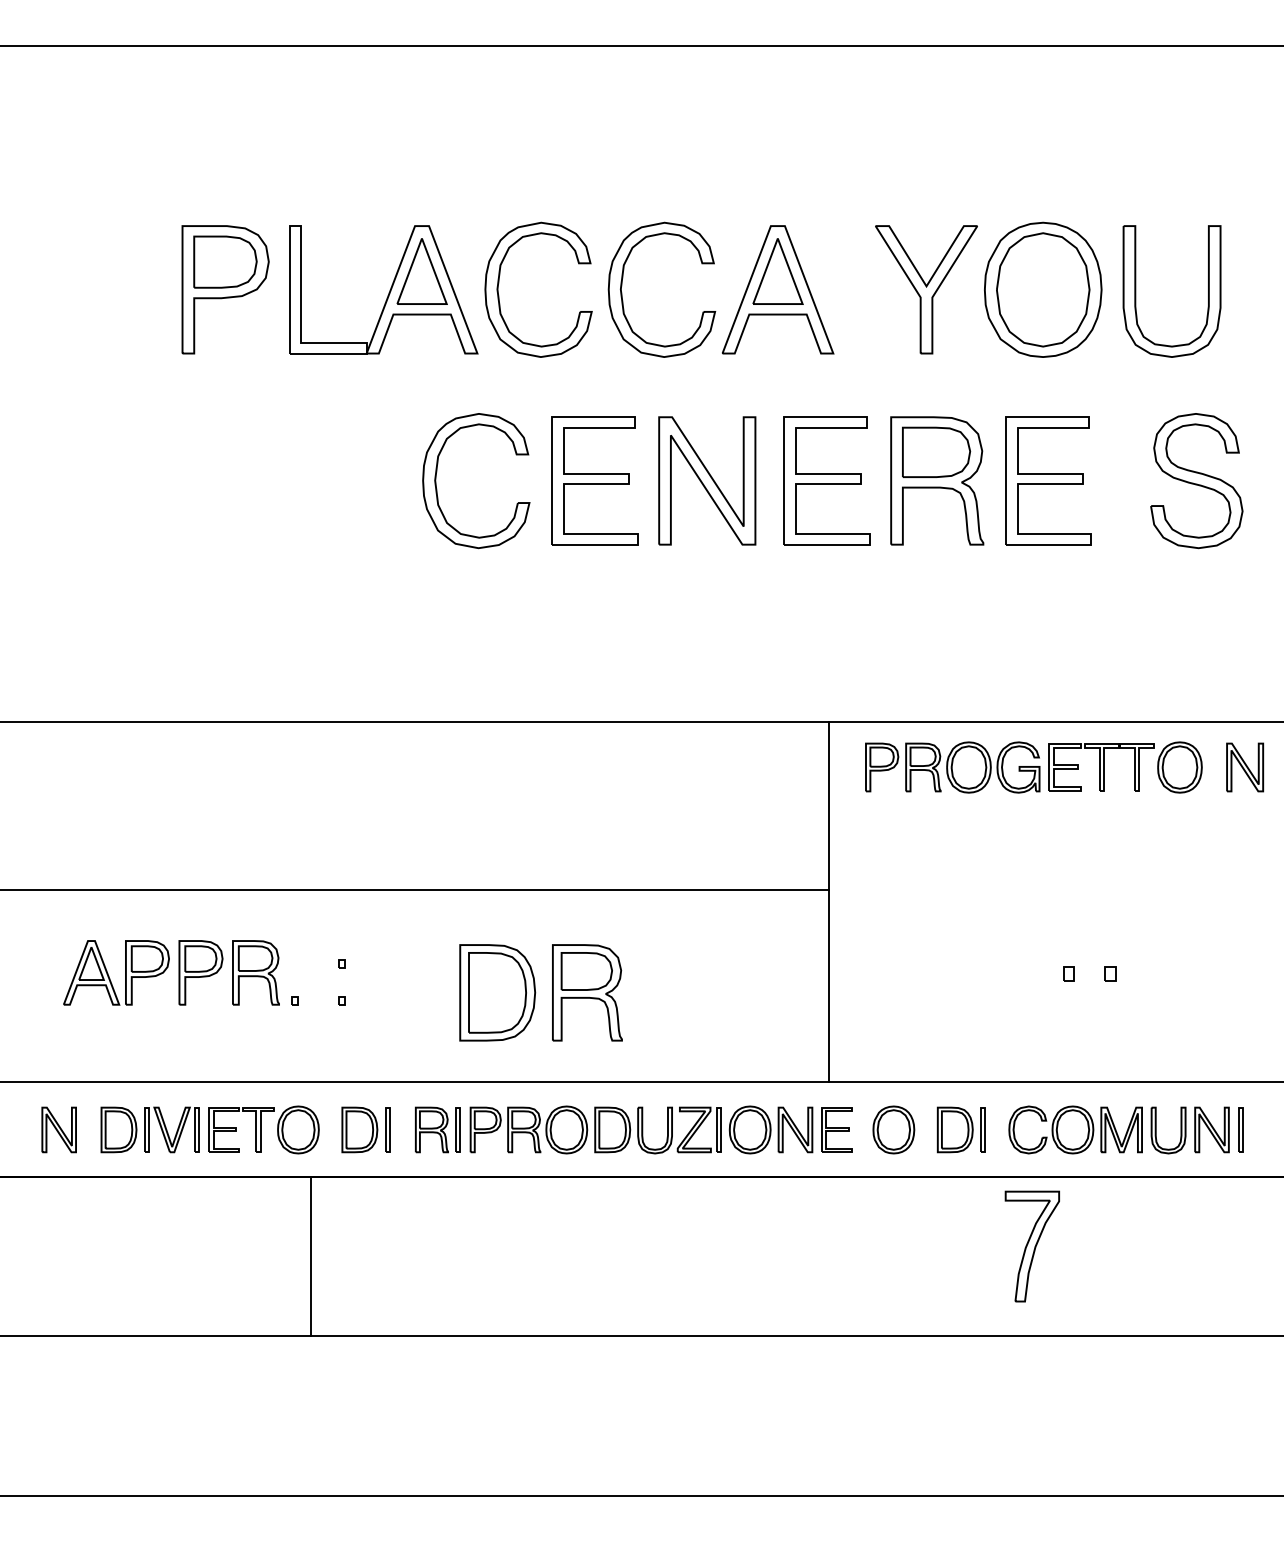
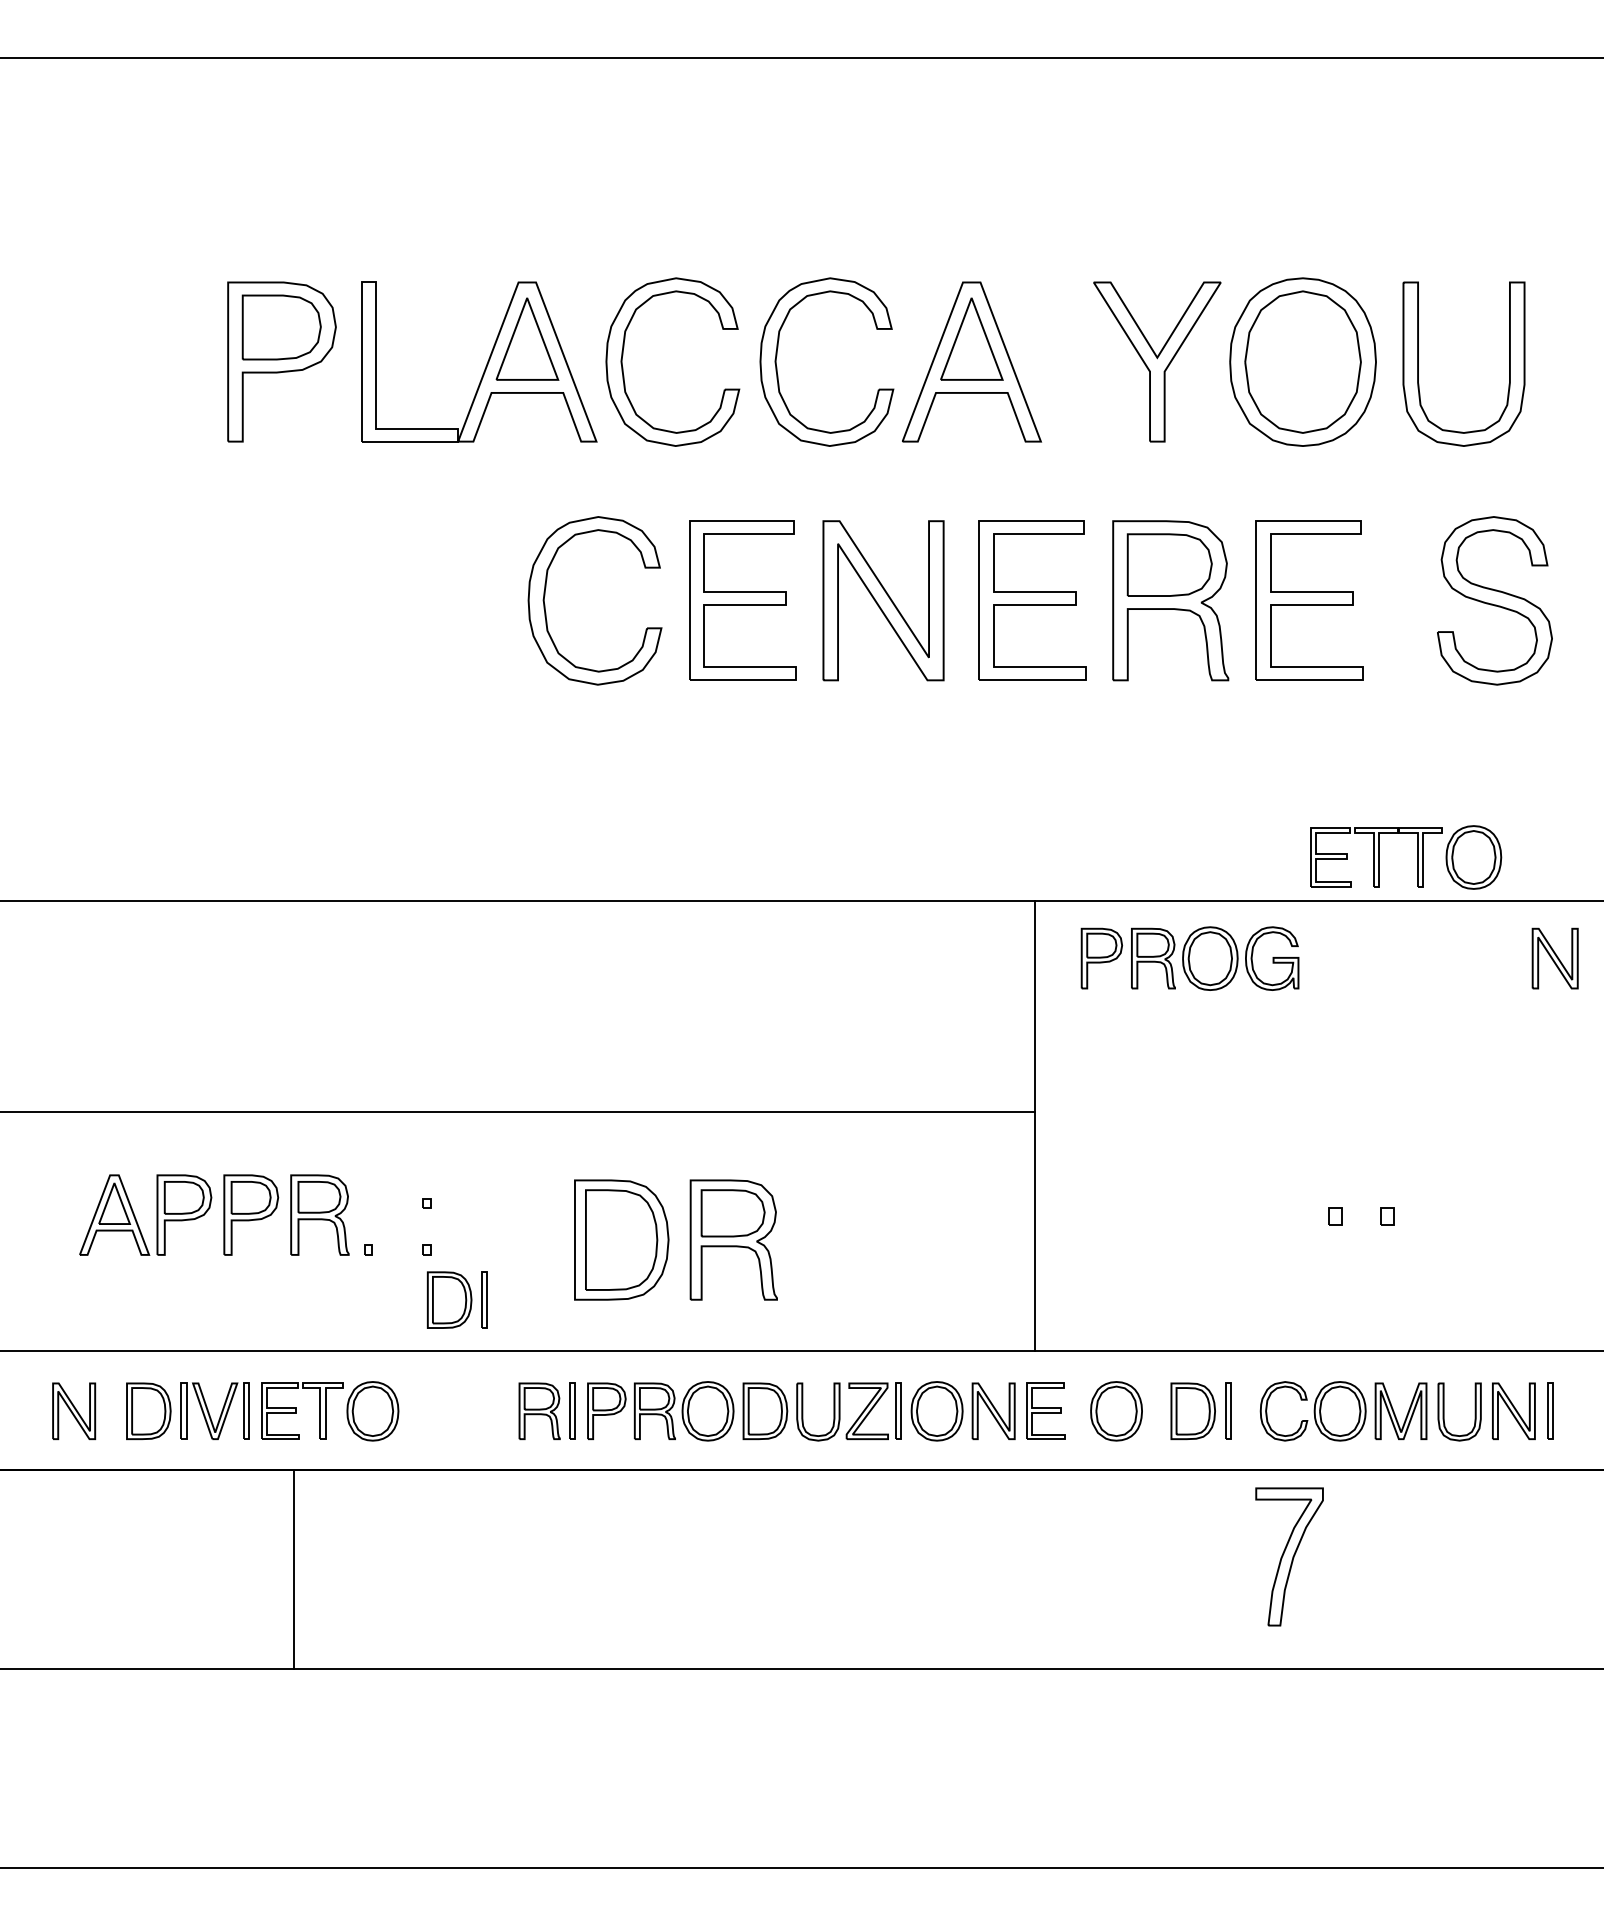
part: (1134, 767) -> (1417, 857), moved
part: (365, 1129) -> (456, 1299), moved
line: (311, 1256) -> (294, 1569), moved

